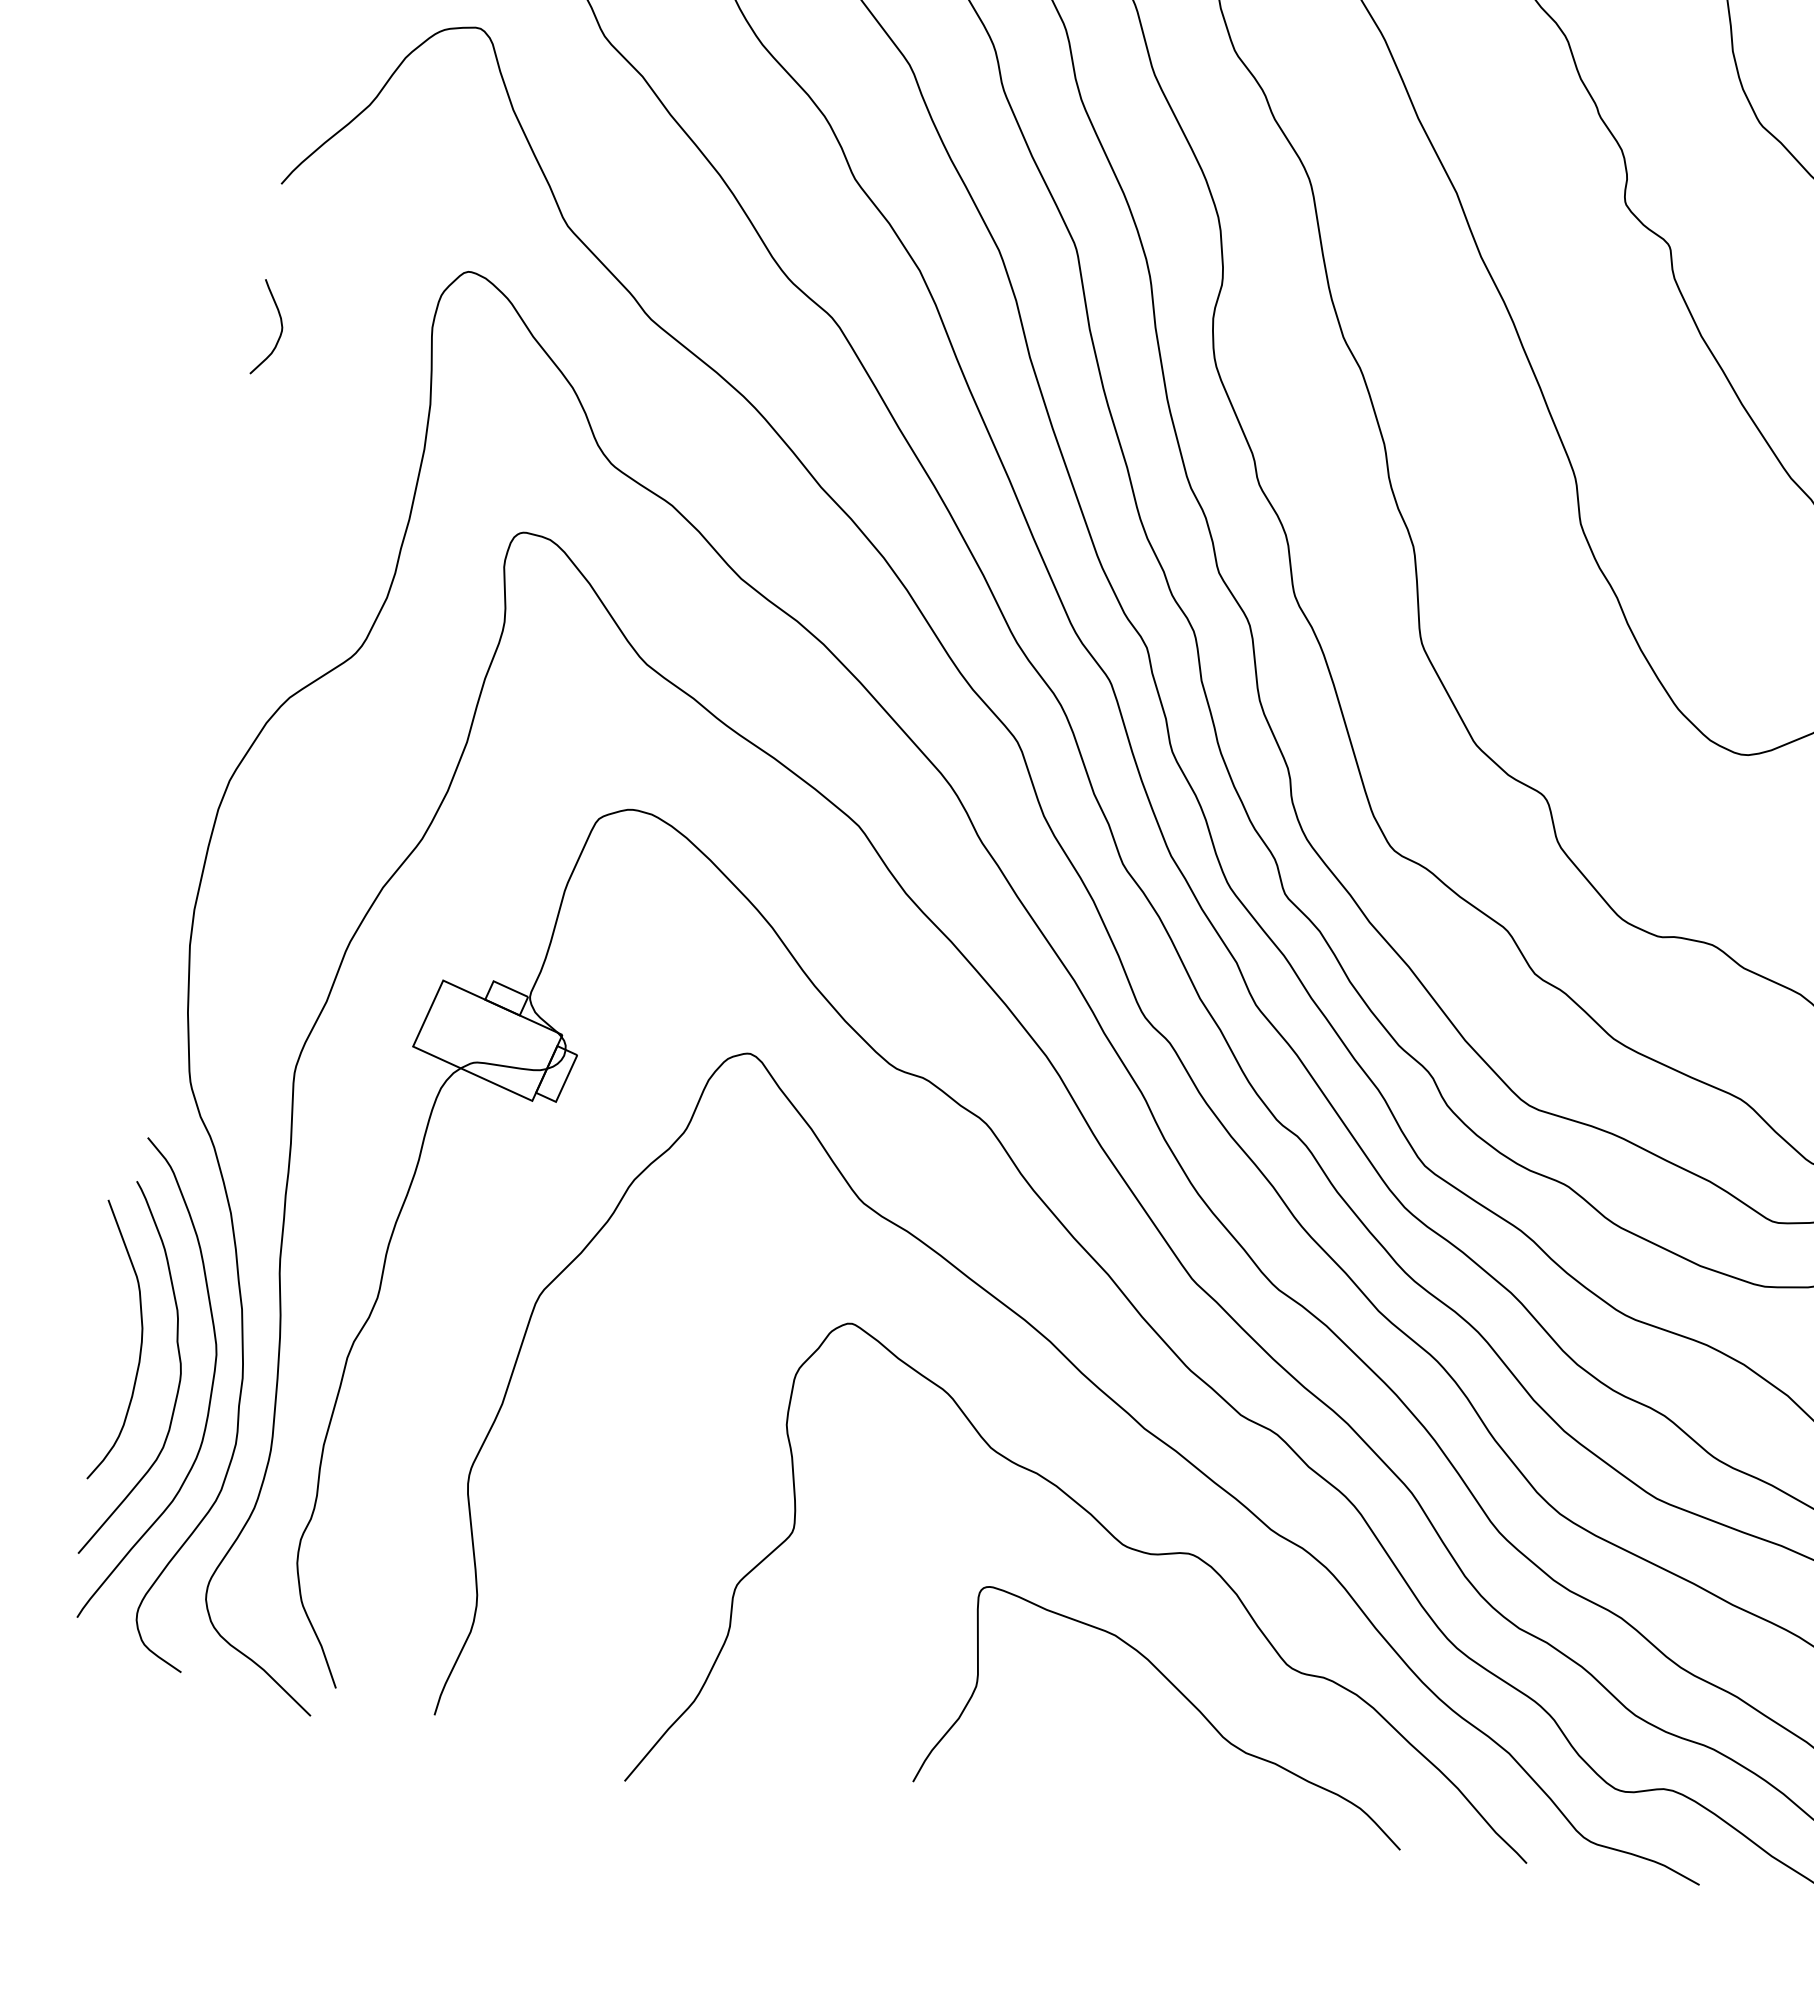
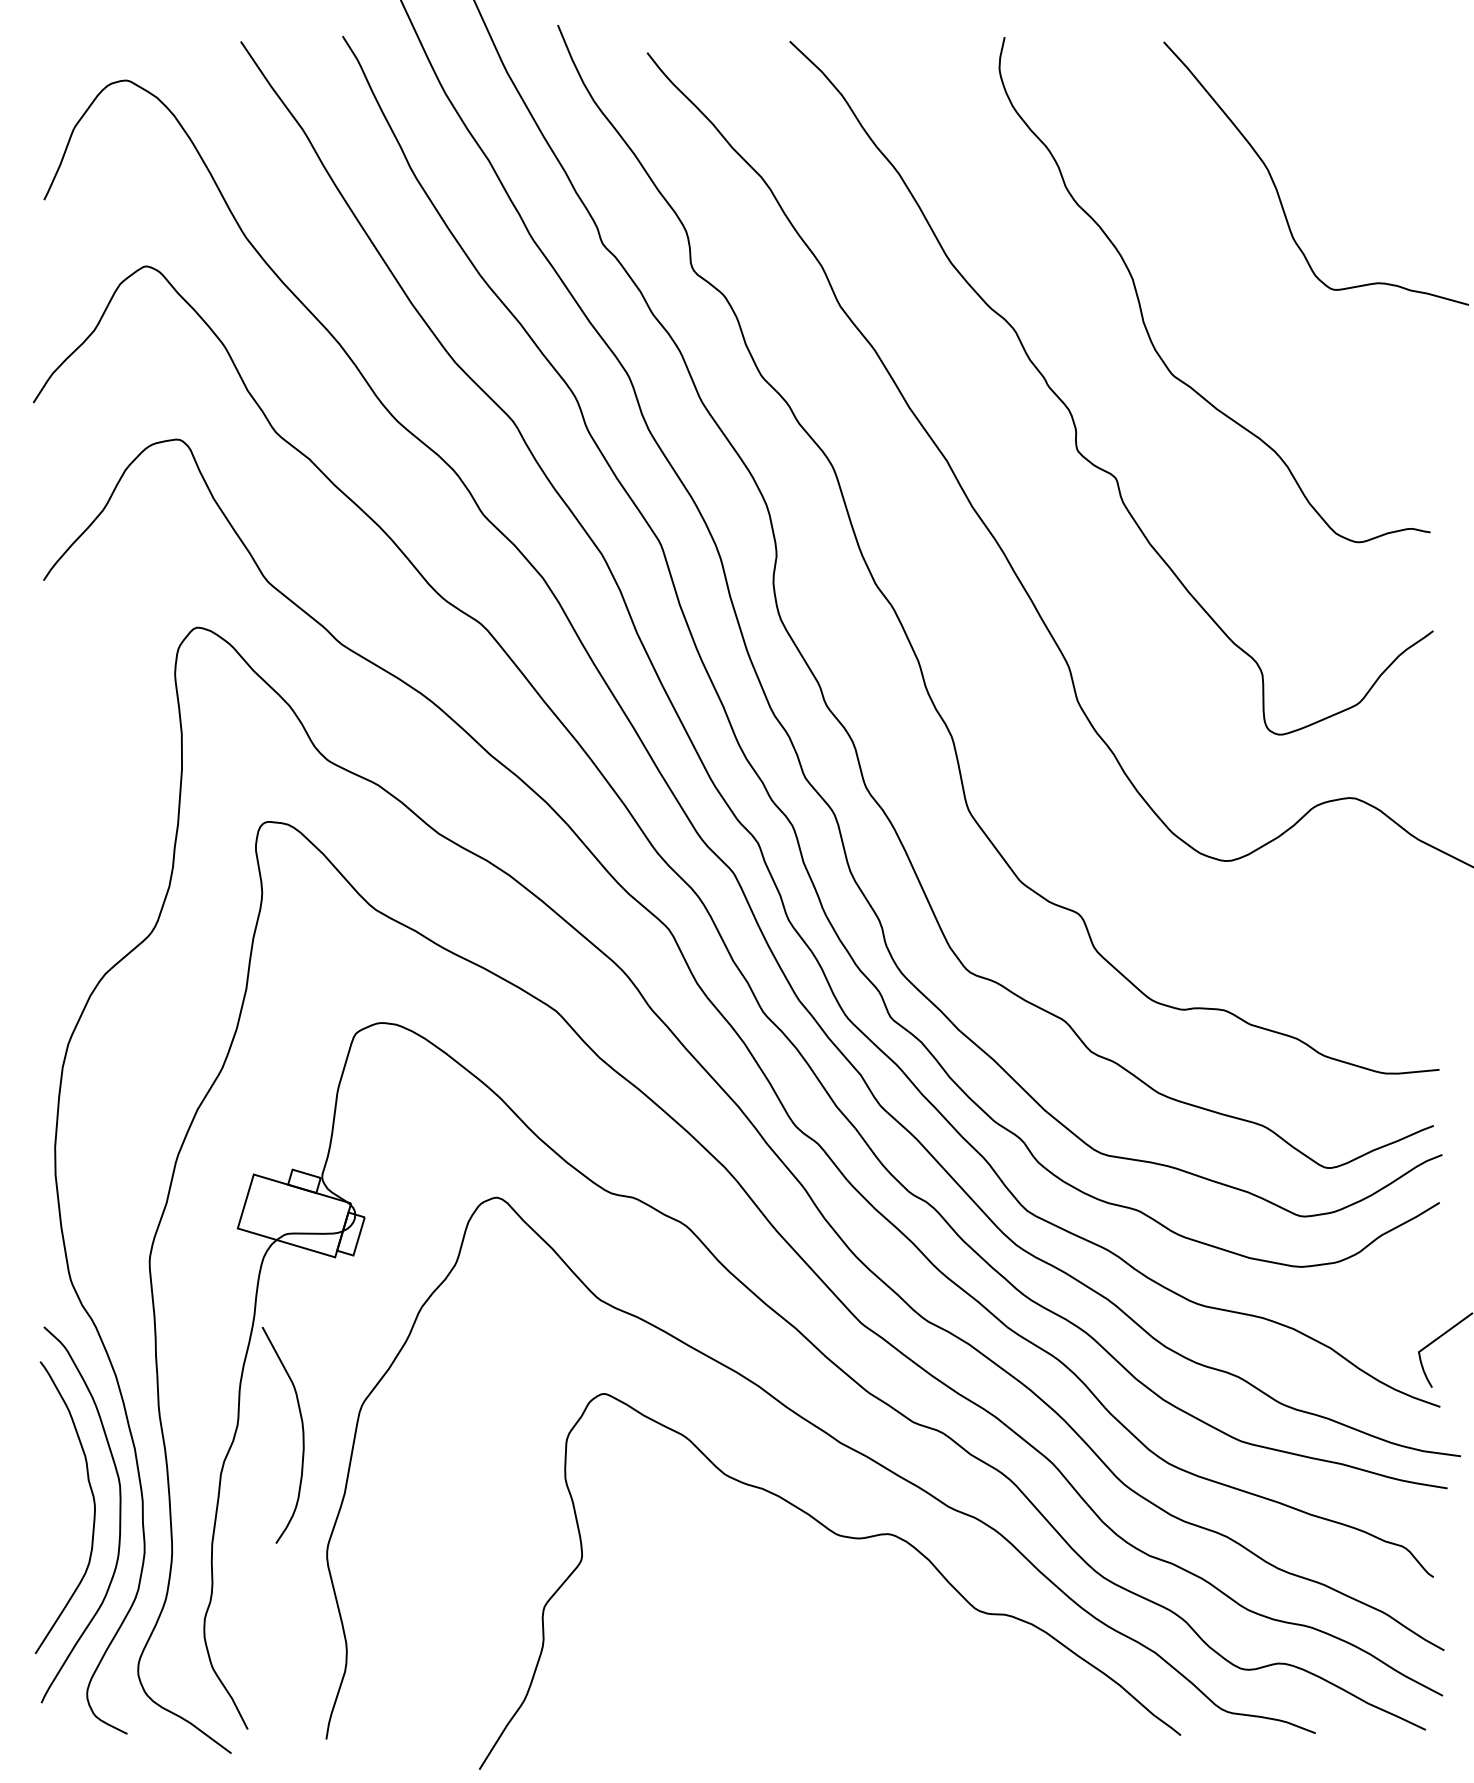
curve: (280, 327) -> (58, 690), removed
curve: (140, 1344) -> (302, 1434), moved
curve: (1185, 1699) -> (901, 1646), removed

